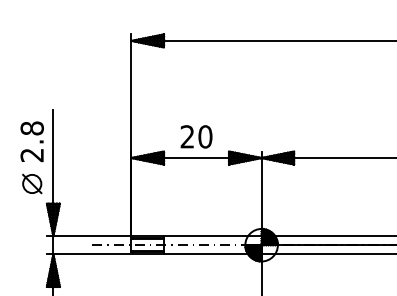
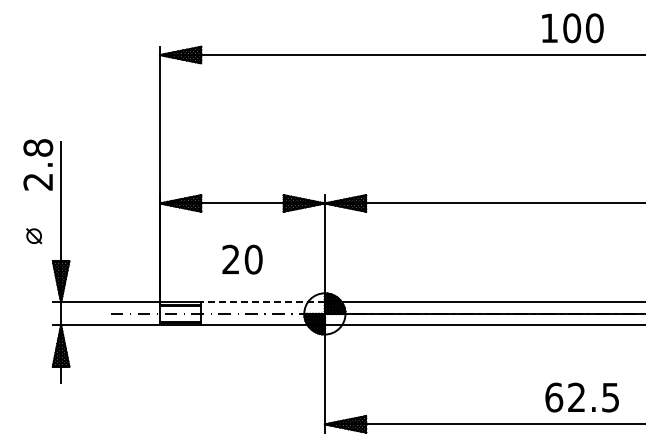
text: (196, 136) -> (242, 259), moved
text: (32, 141) -> (38, 164), moved
part: (31, 183) -> (33, 235), size x0.6
line: (213, 236) -> (263, 302), solid -> dashed

